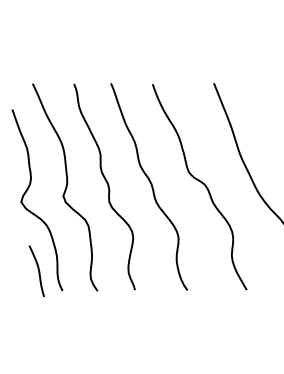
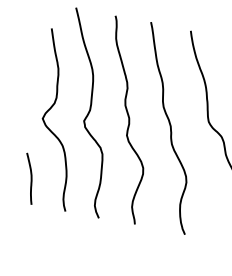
curve: (37, 269) -> (30, 177), moved

